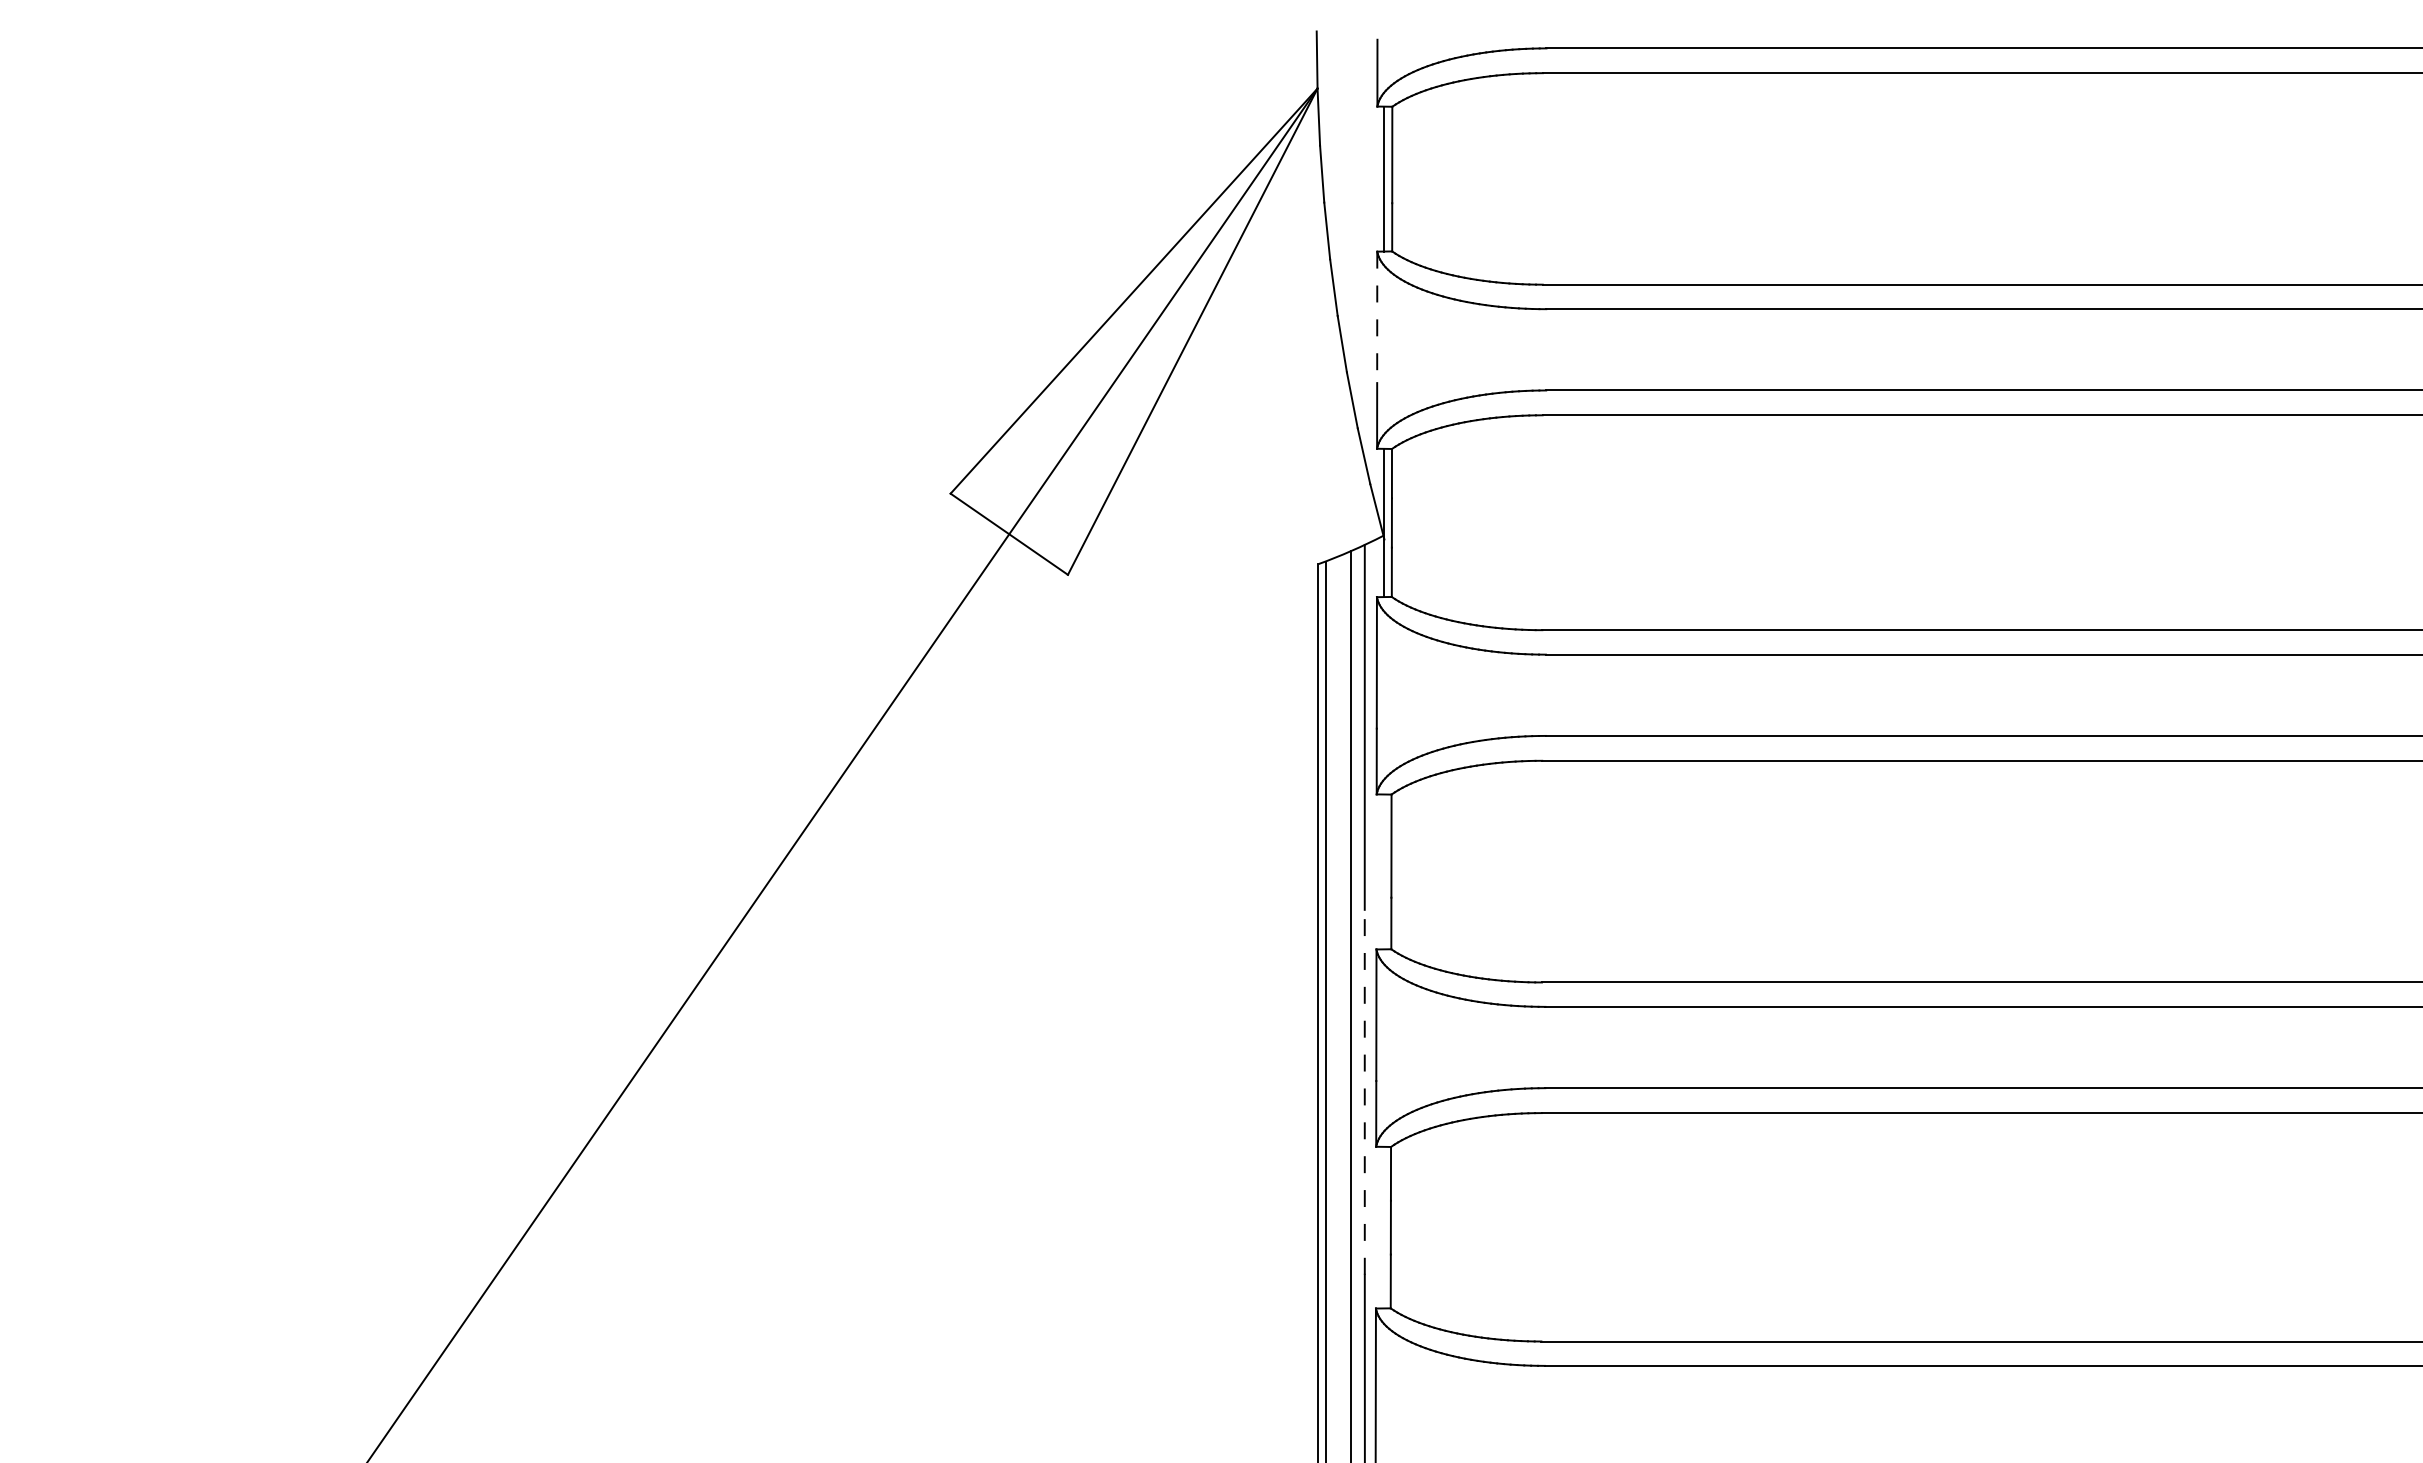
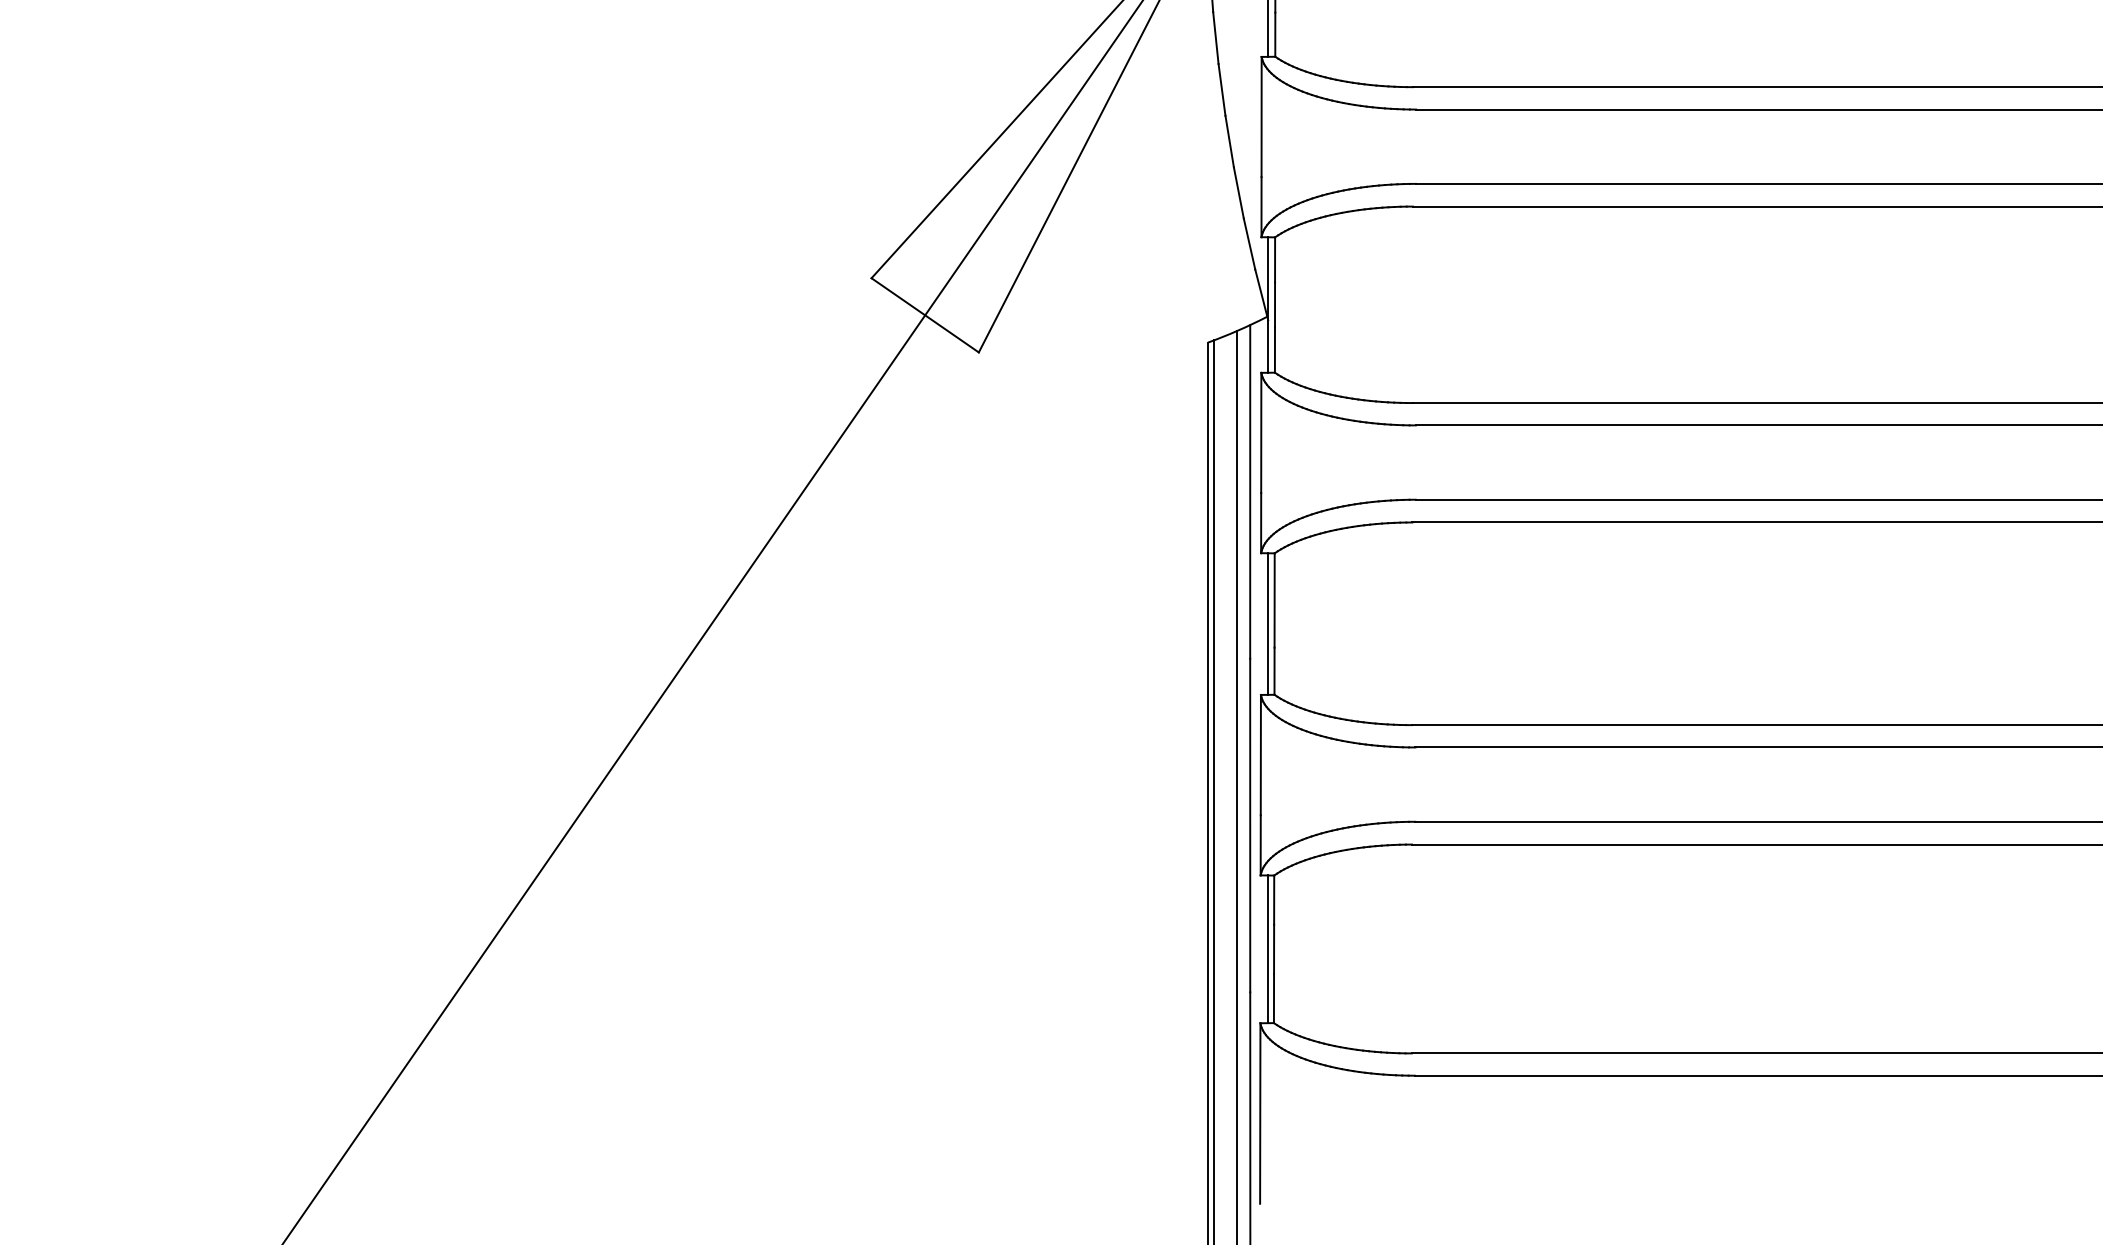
line: (1377, 317) -> (1261, 117), dashed -> solid
line: (1384, 871) -> (1268, 623), added
line: (1364, 1091) -> (1249, 824), dashed -> solid
line: (1384, 1227) -> (1268, 949), added

